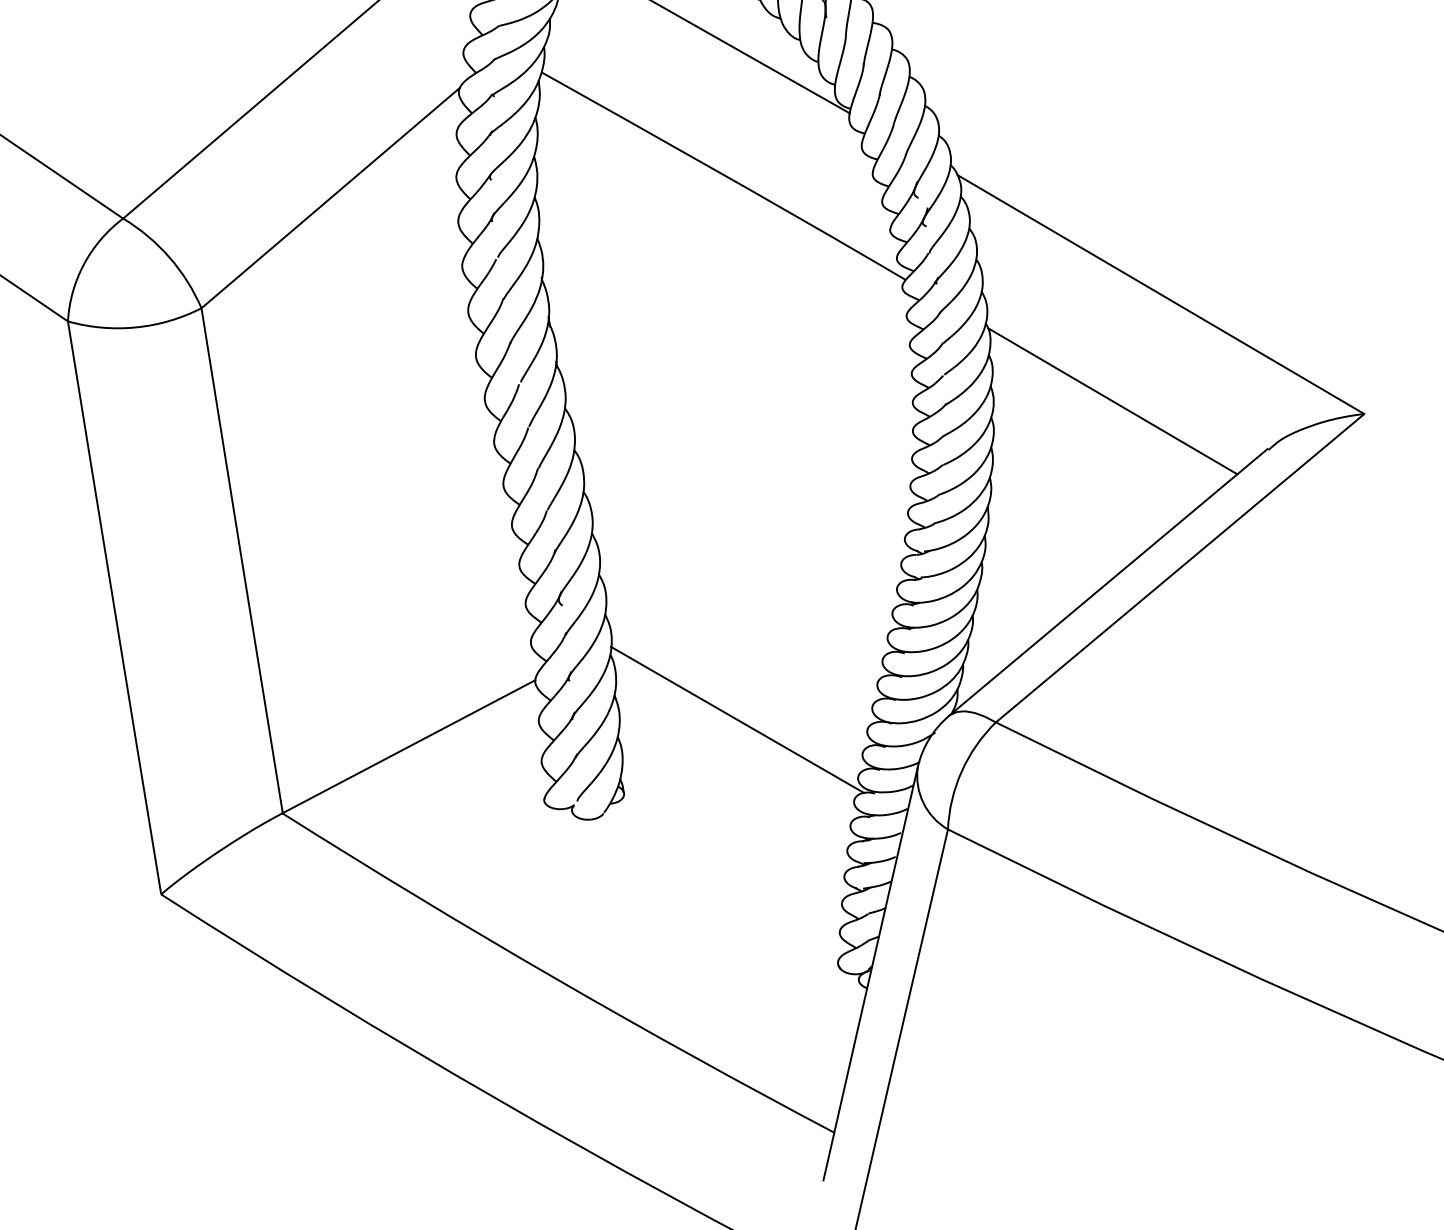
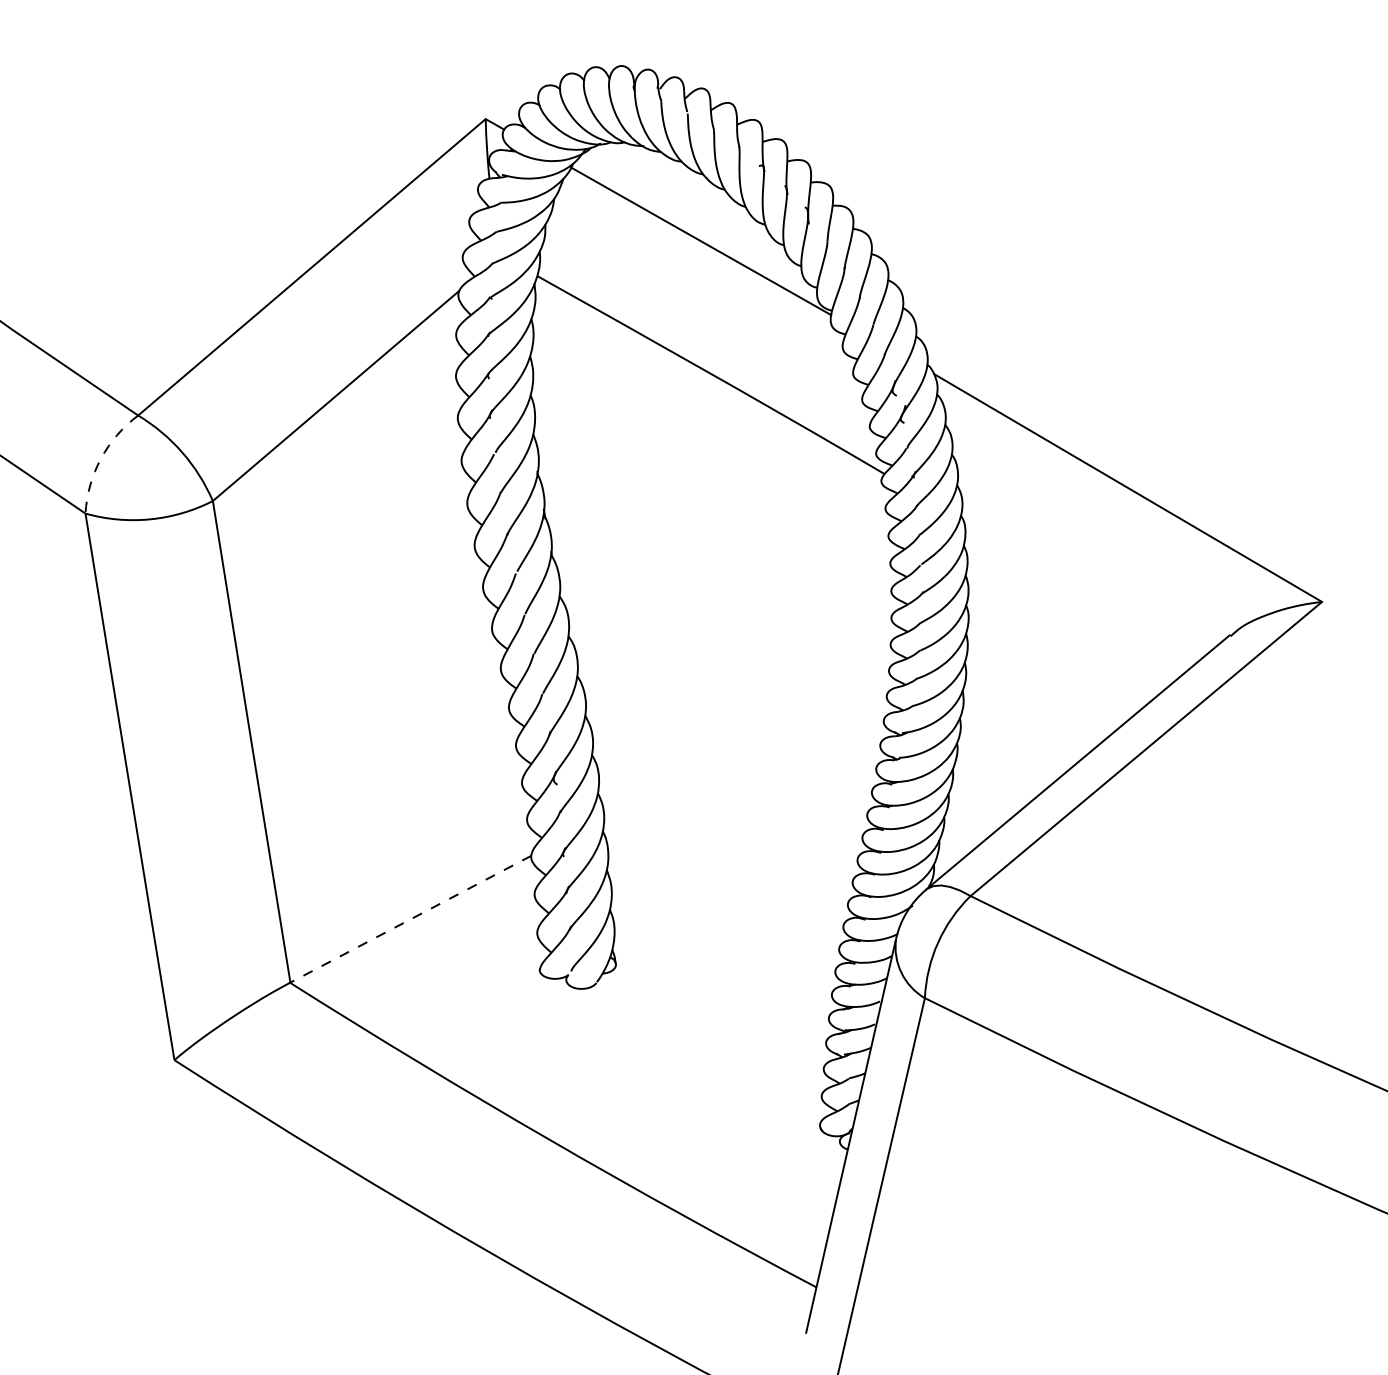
arc: (84, 263) -> (101, 458), solid -> dashed
line: (1112, 401) -> (1081, 589), removed
line: (736, 719) -> (723, 893), removed
line: (408, 746) -> (410, 919), solid -> dashed

